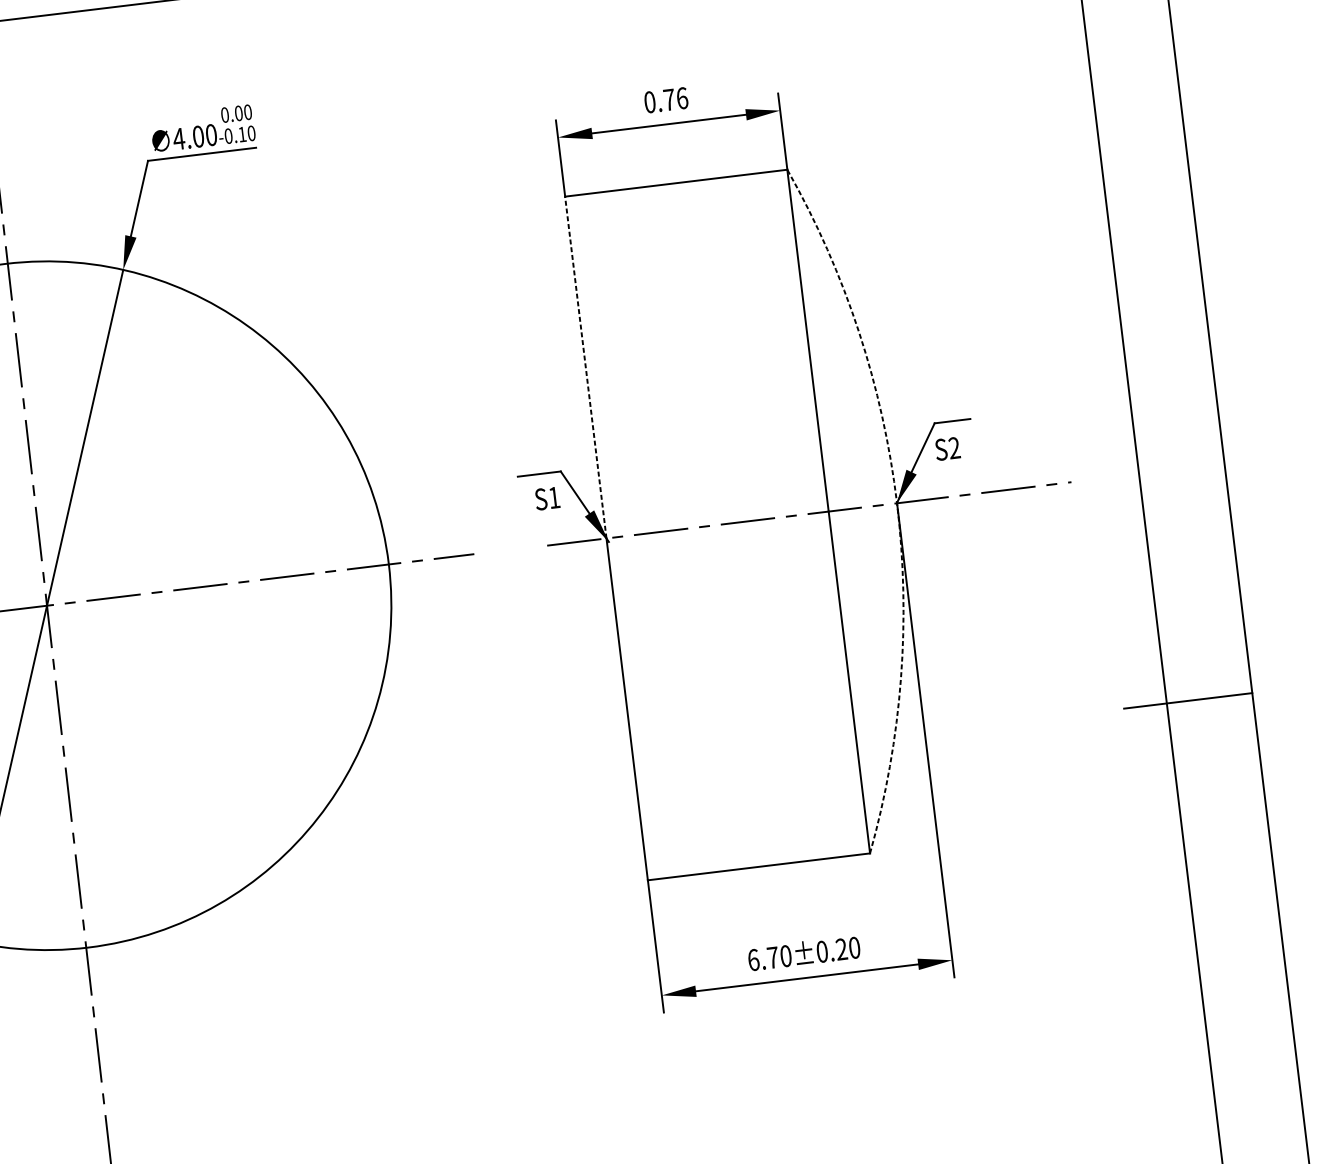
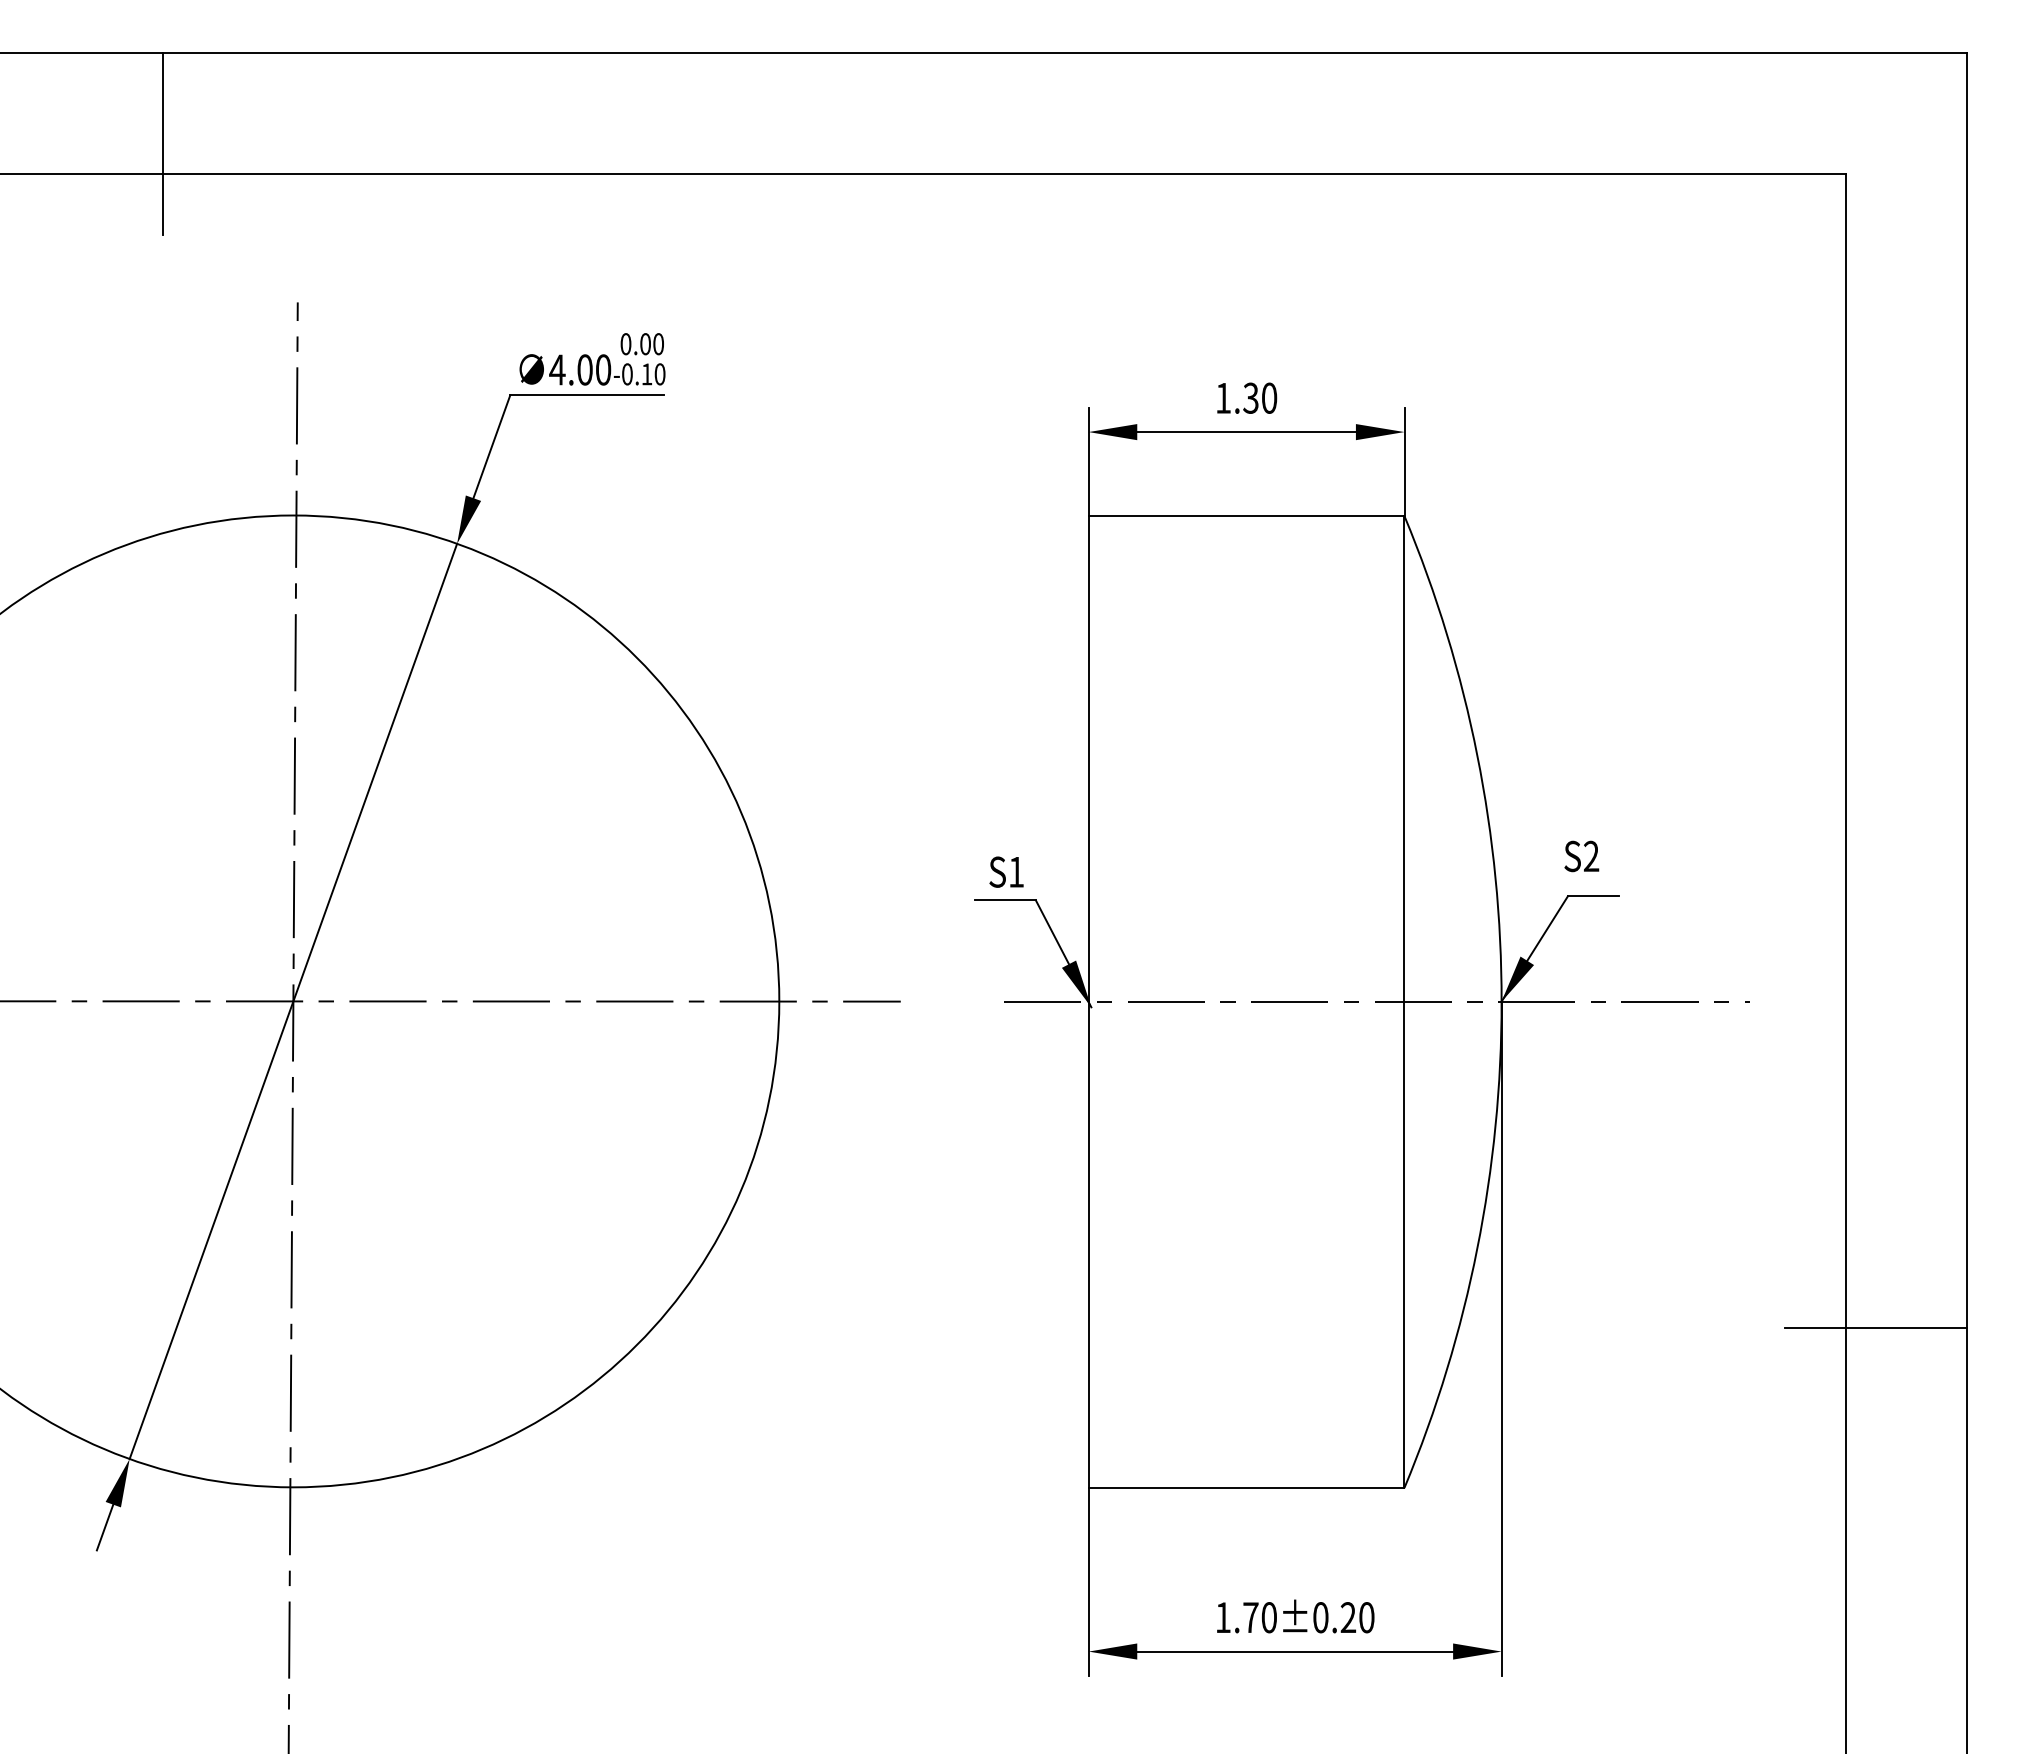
text: (666, 99) -> (1246, 397), 0.76 -> 1.30
line: (585, 367) -> (1088, 759), dashed -> solid
text: (947, 449) -> (1581, 856), moved
text: (547, 498) -> (1006, 871), moved
arc: (896, 503) -> (1501, 1002), dashed -> solid
text: (753, 959) -> (1223, 1617), 6.70±0.20 -> 1.70±0.20

